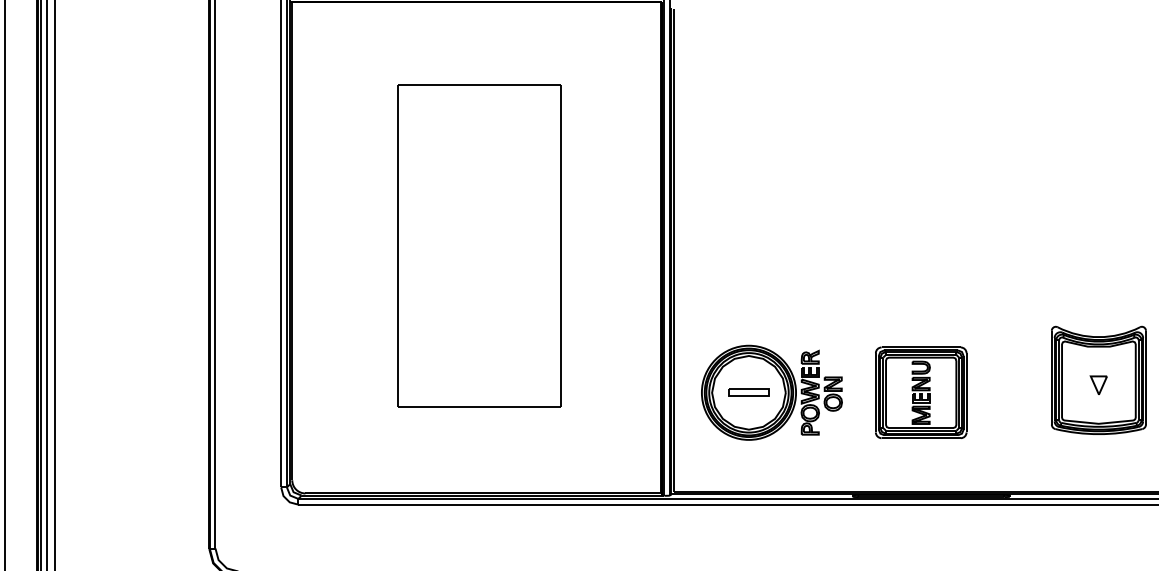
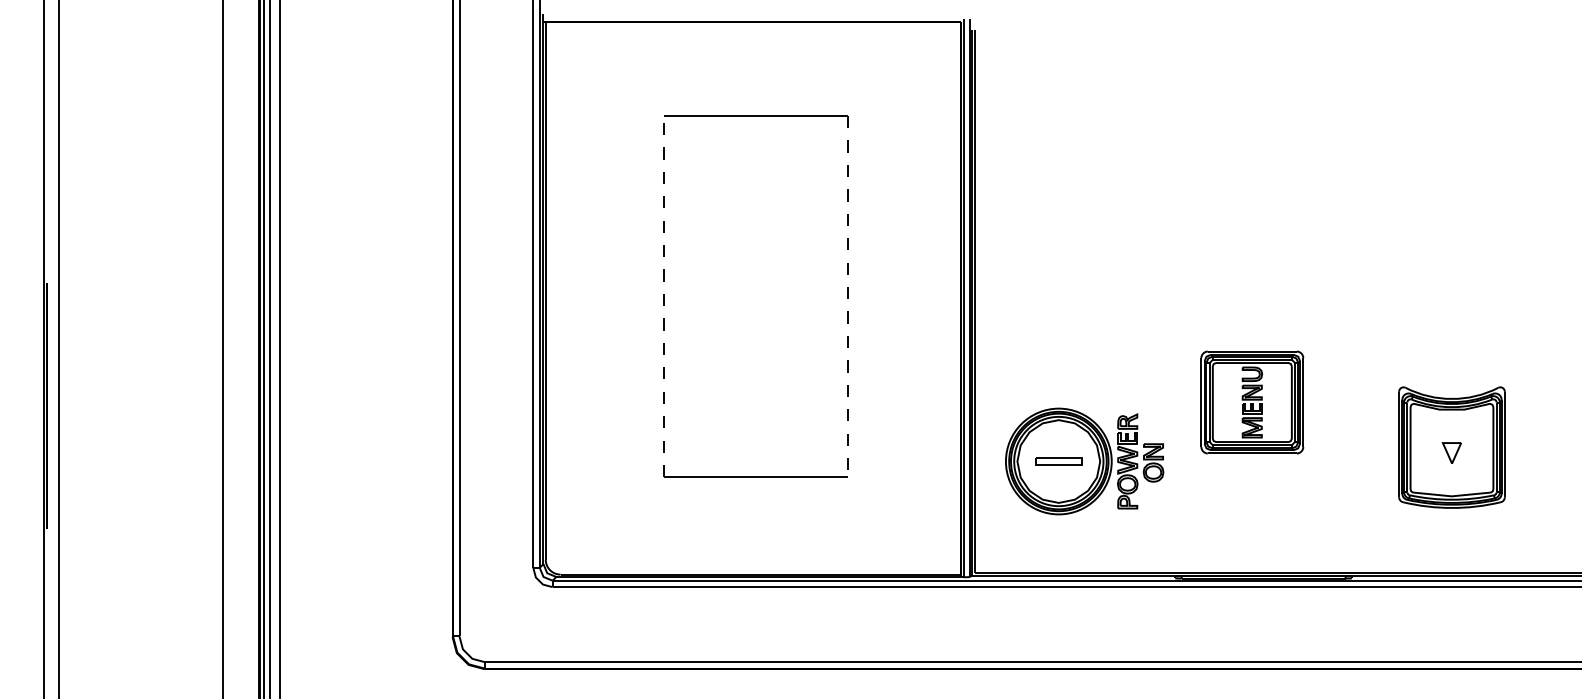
line: (397, 245) -> (664, 296), solid -> dashed
line: (561, 245) -> (848, 296), solid -> dashed
part: (921, 392) -> (1252, 402), moved

